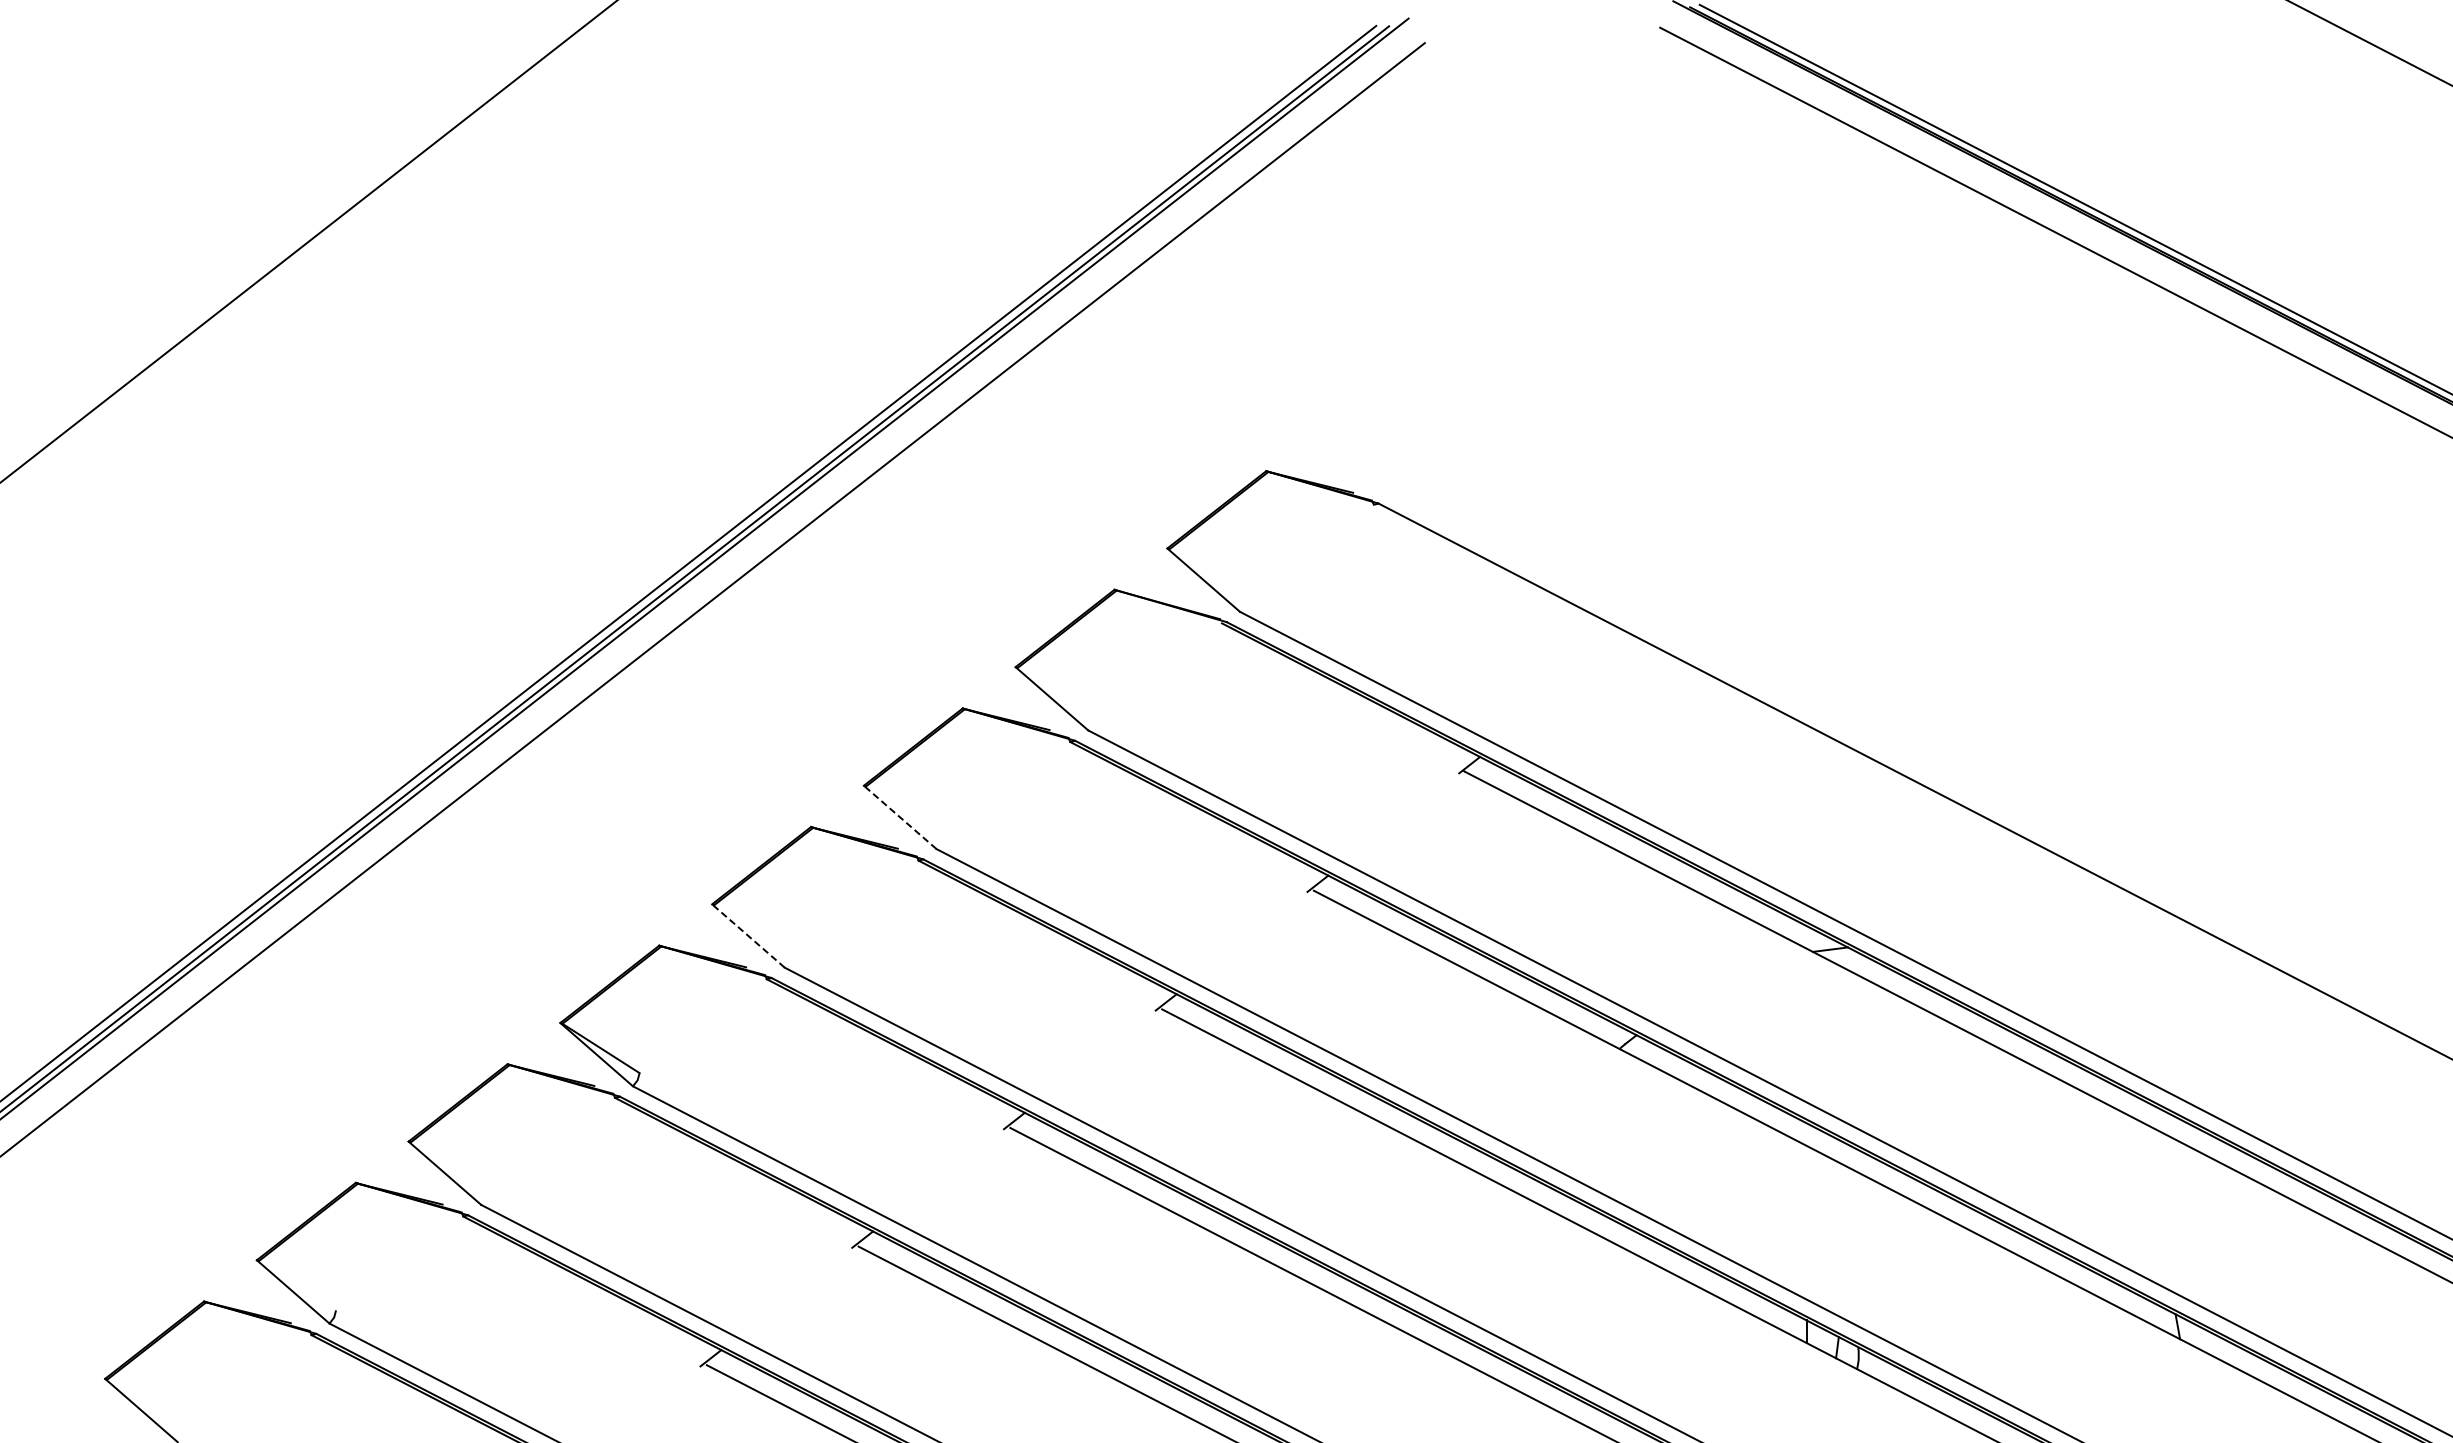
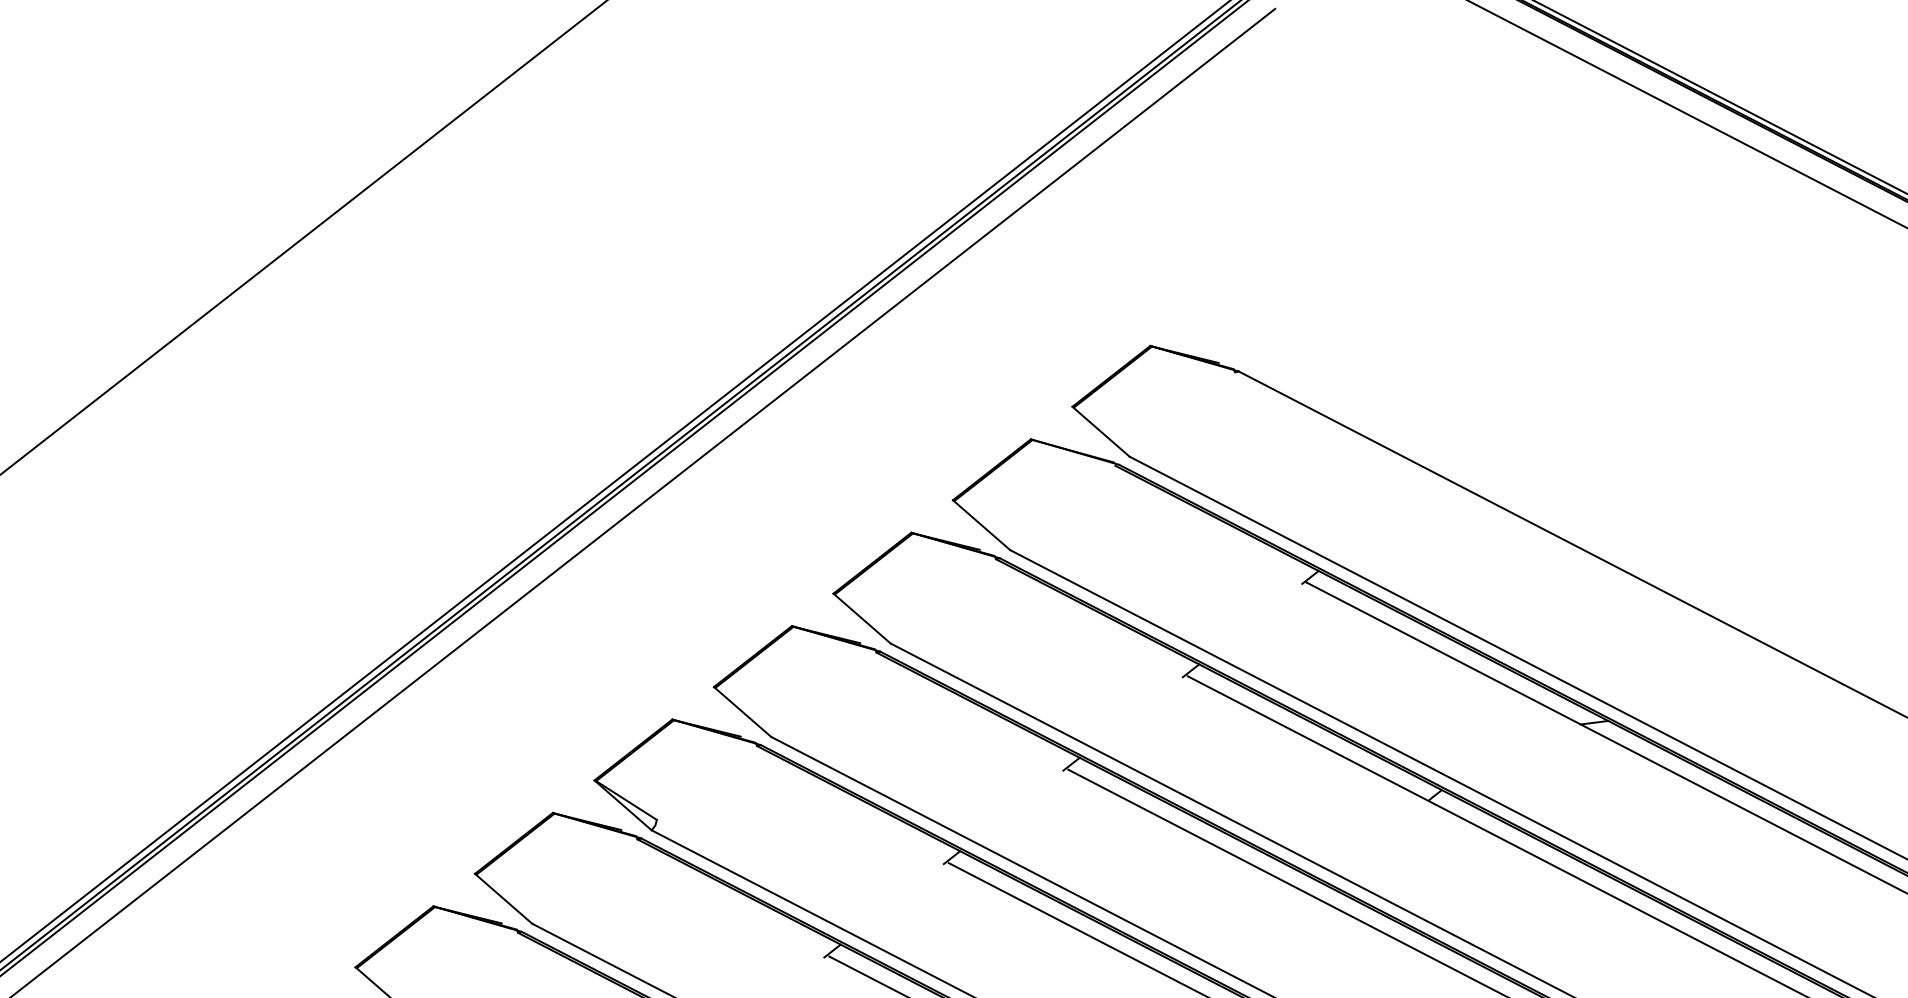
line: (899, 817) -> (861, 618), dashed -> solid
line: (748, 935) -> (742, 711), dashed -> solid

